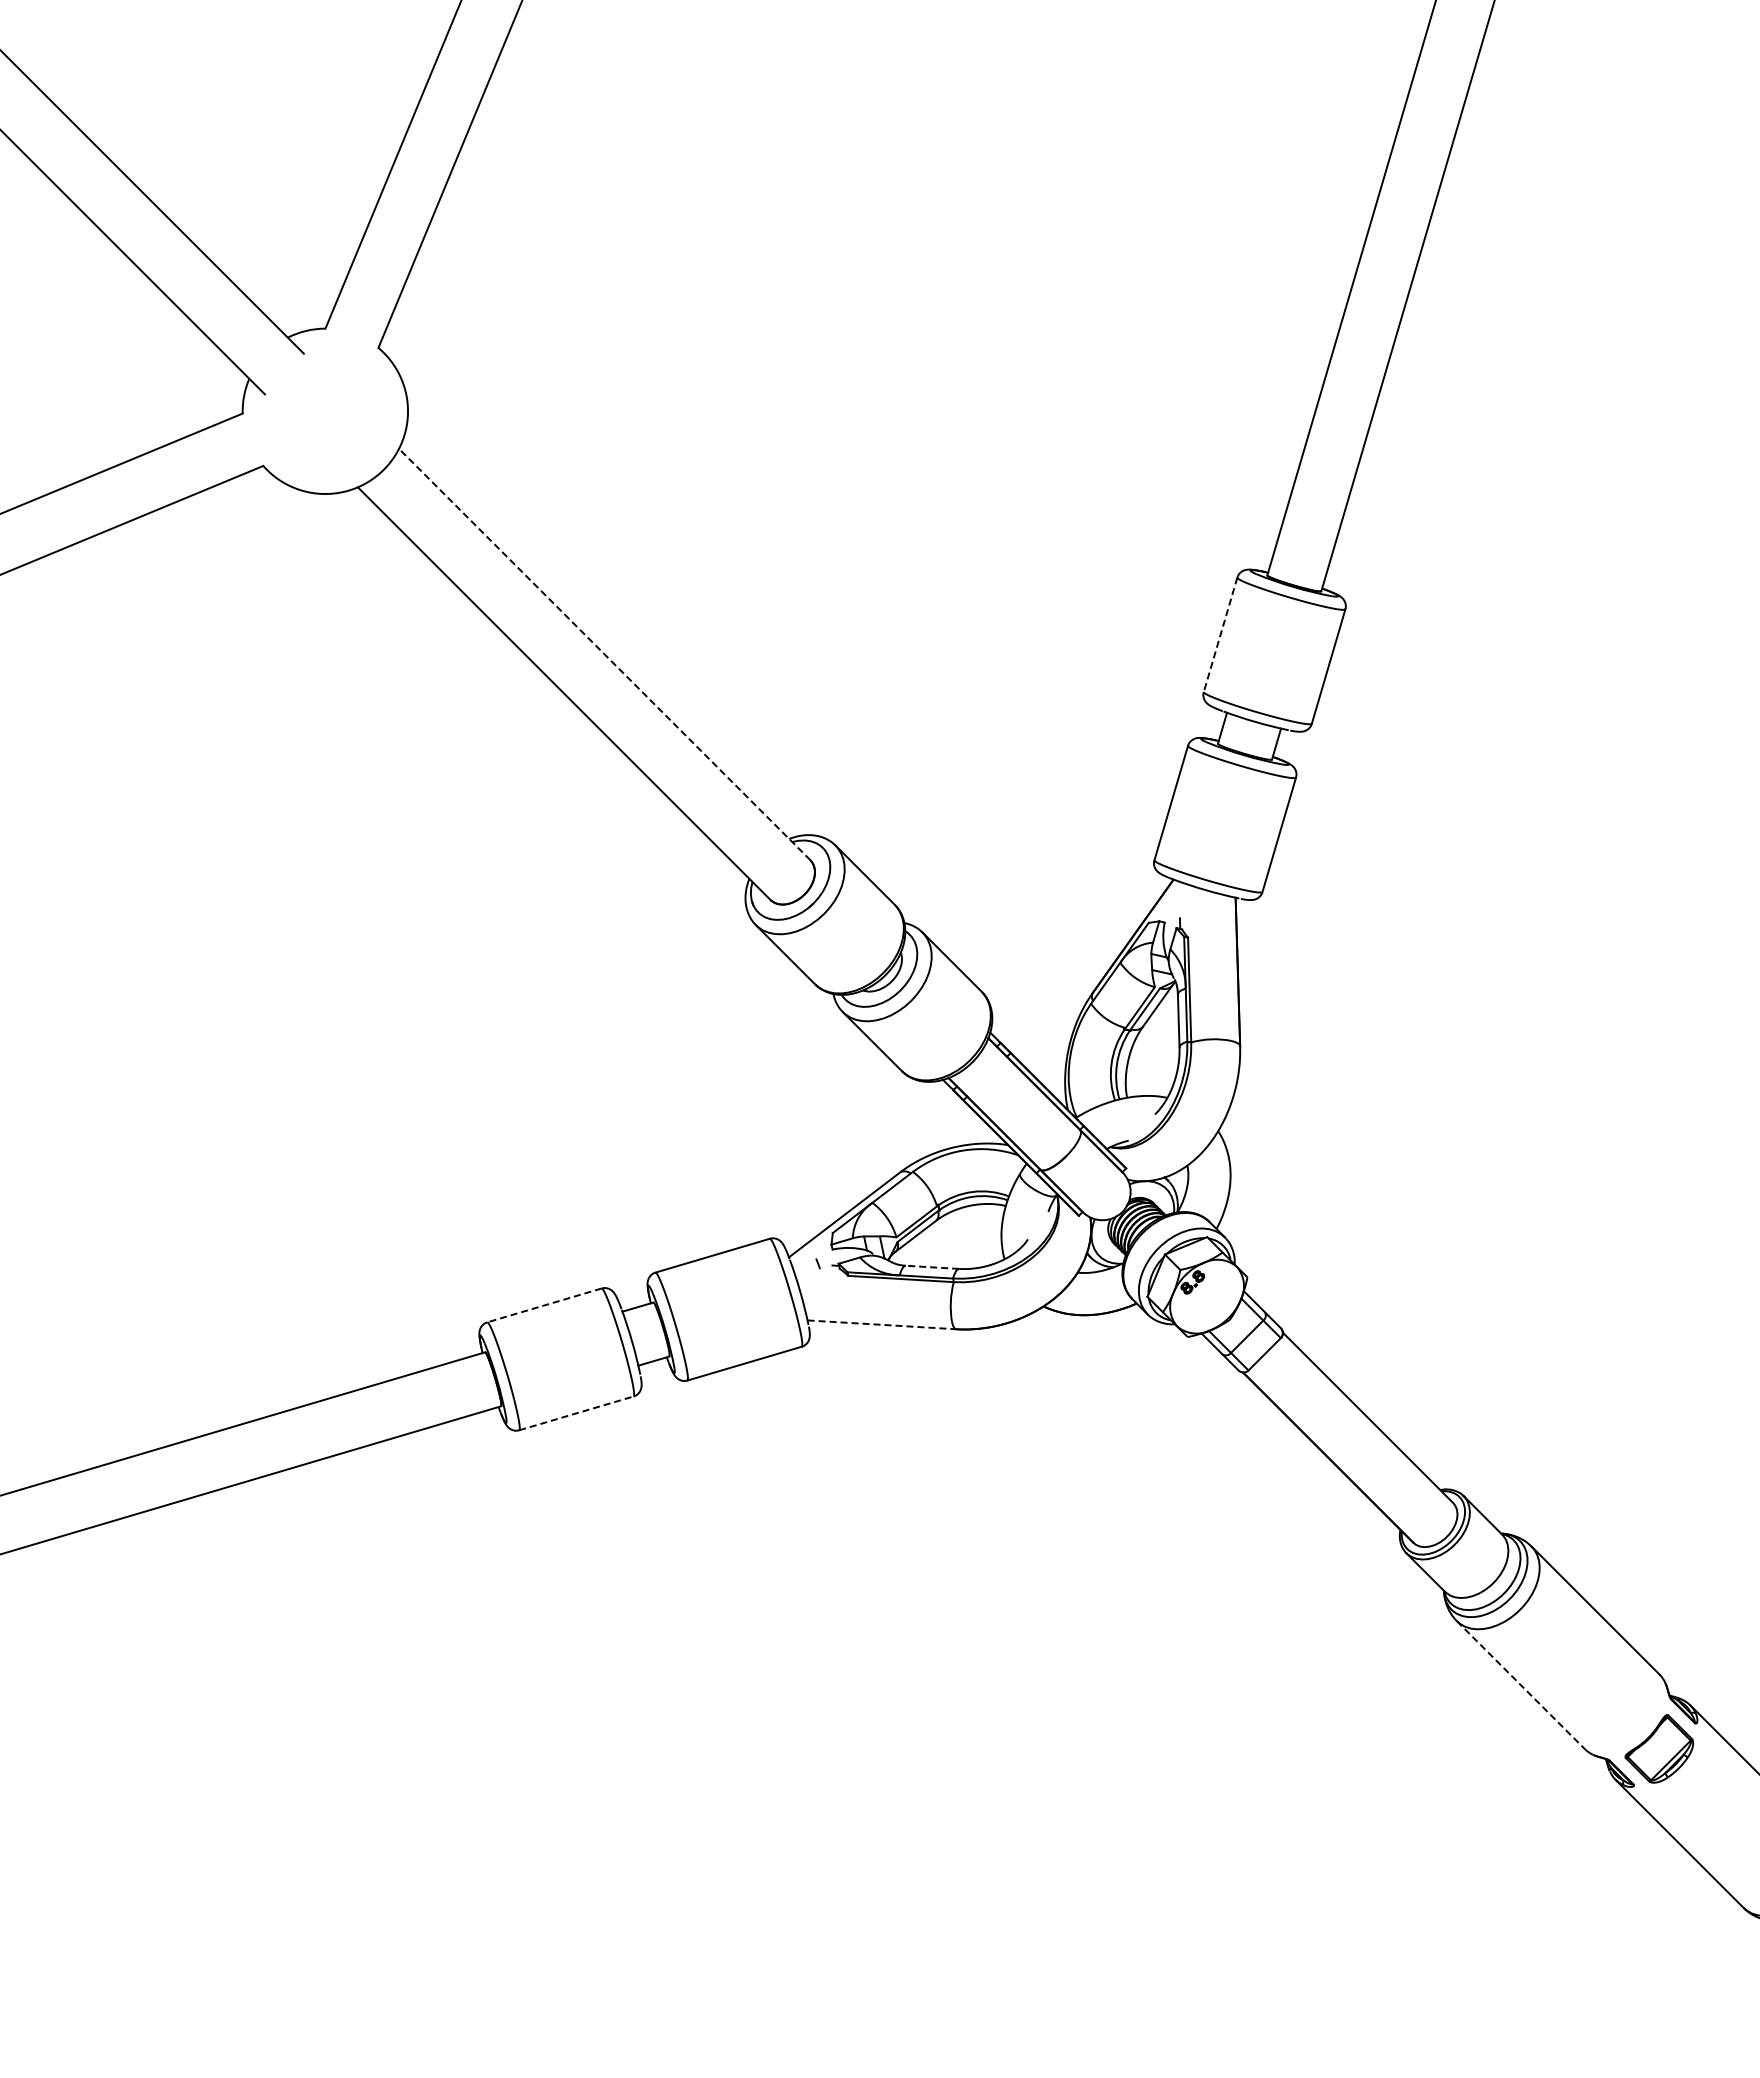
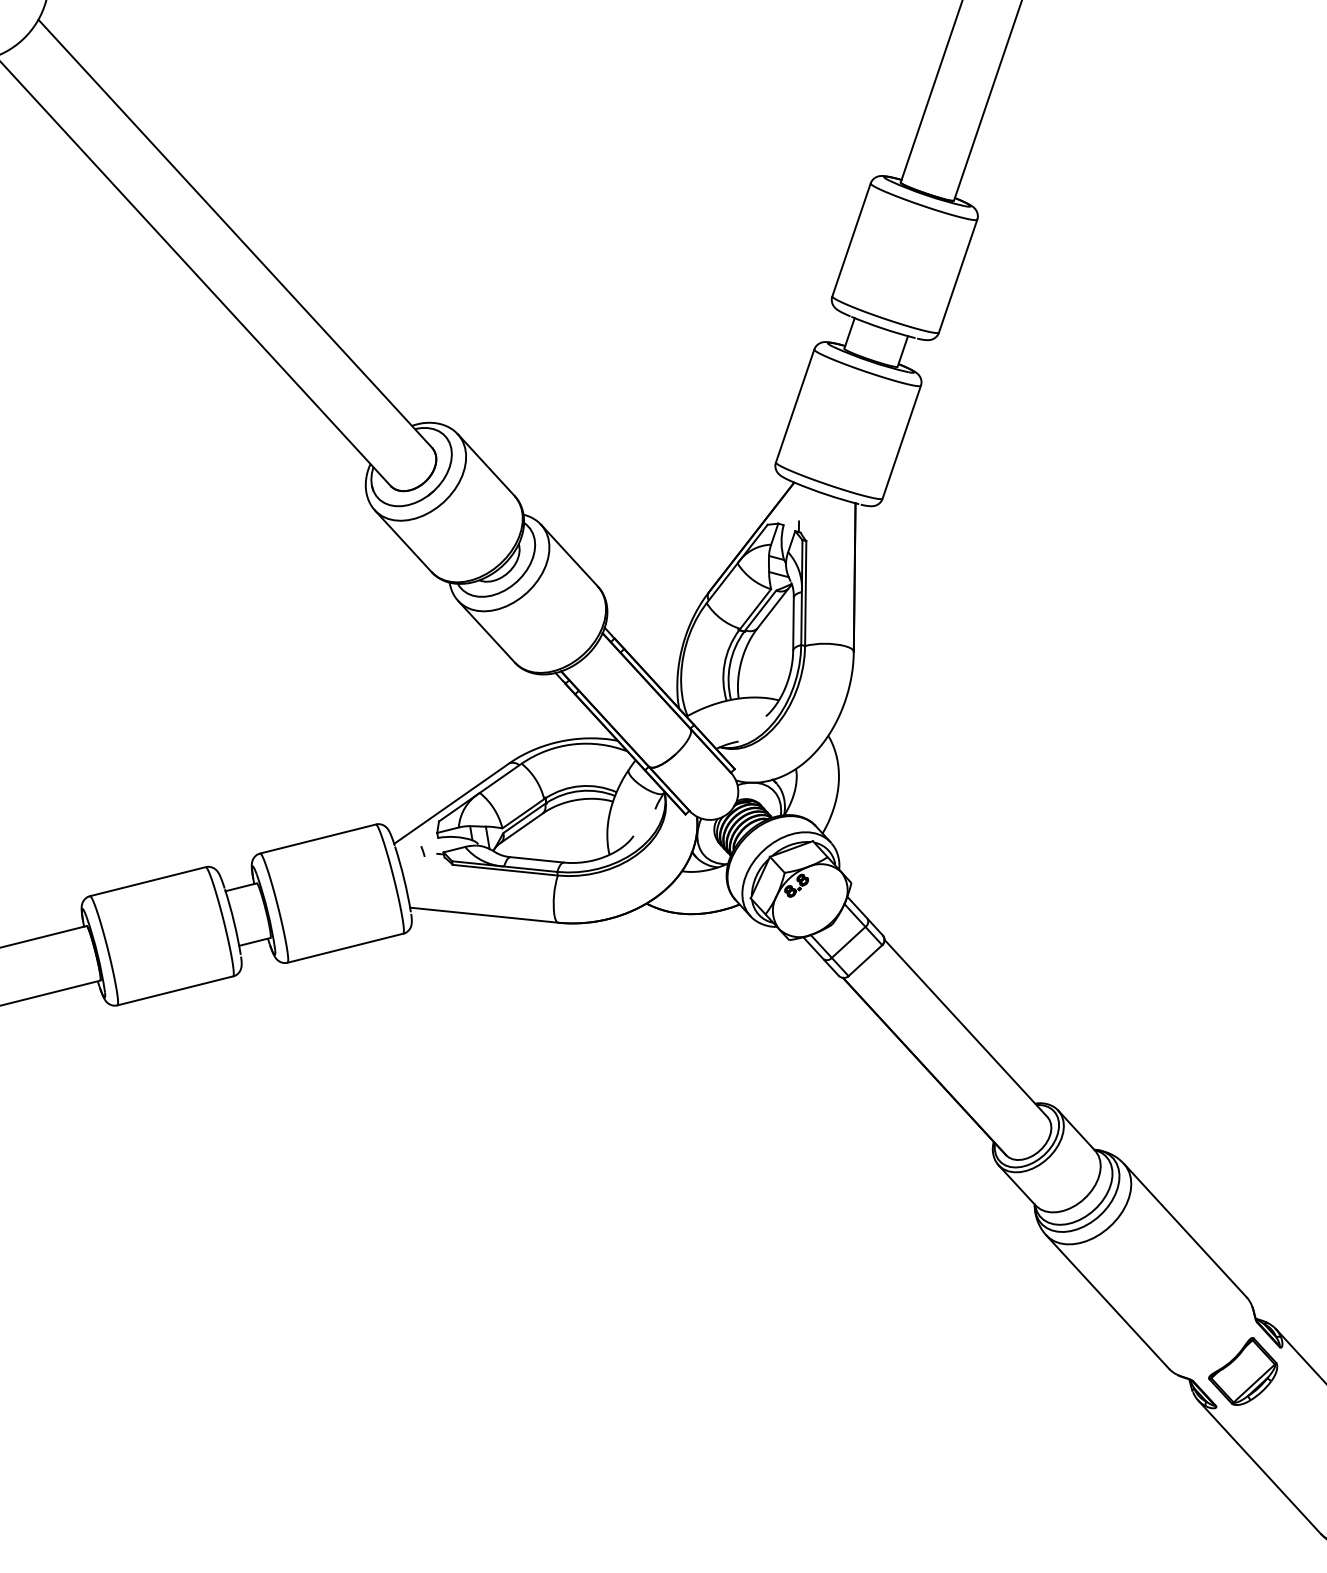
line: (1220, 634) -> (851, 239), dashed -> solid
line: (604, 654) -> (235, 233), dashed -> solid
line: (932, 1267) -> (537, 860), dashed -> solid
line: (544, 1305) -> (147, 881), dashed -> solid
line: (882, 1324) -> (484, 914), dashed -> solid
line: (576, 1413) -> (175, 990), dashed -> solid
line: (1521, 1685) -> (1108, 1302), dashed -> solid

